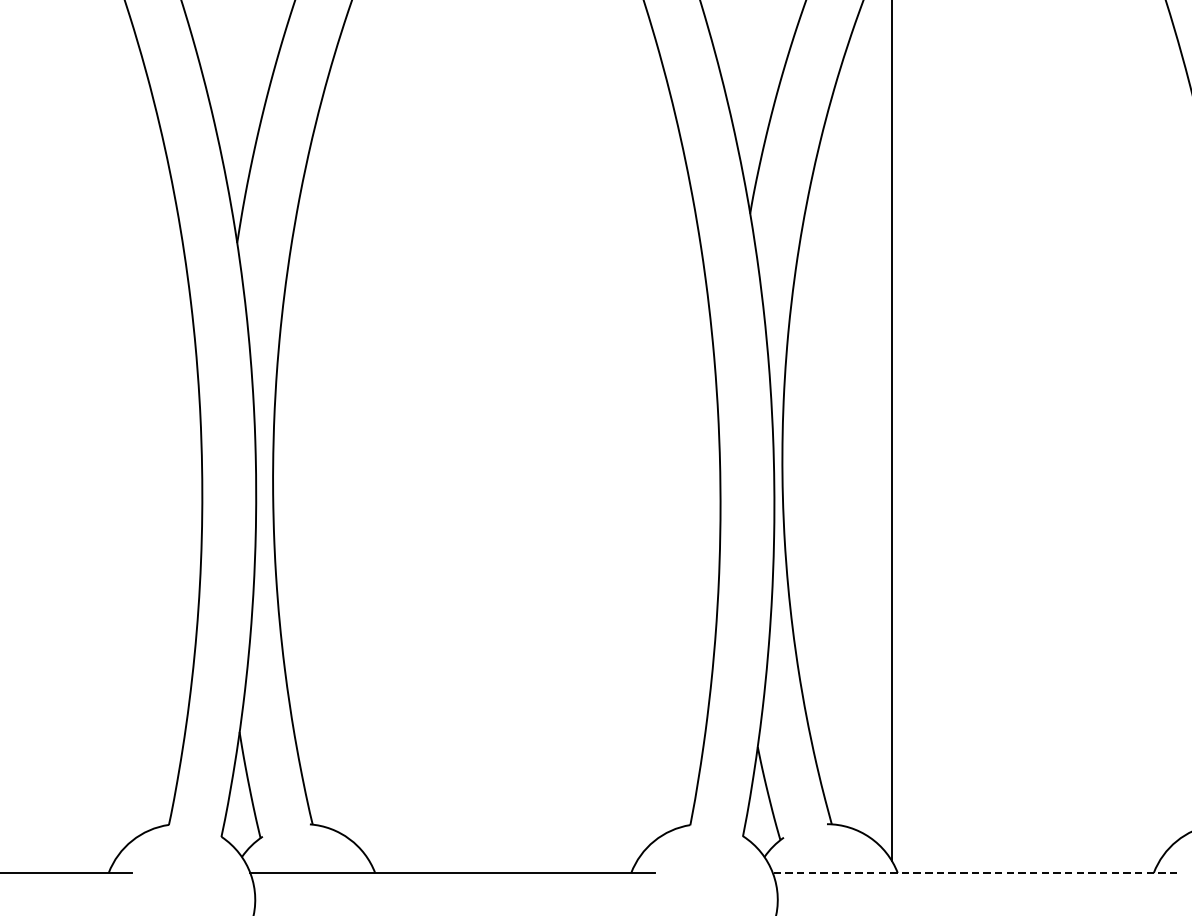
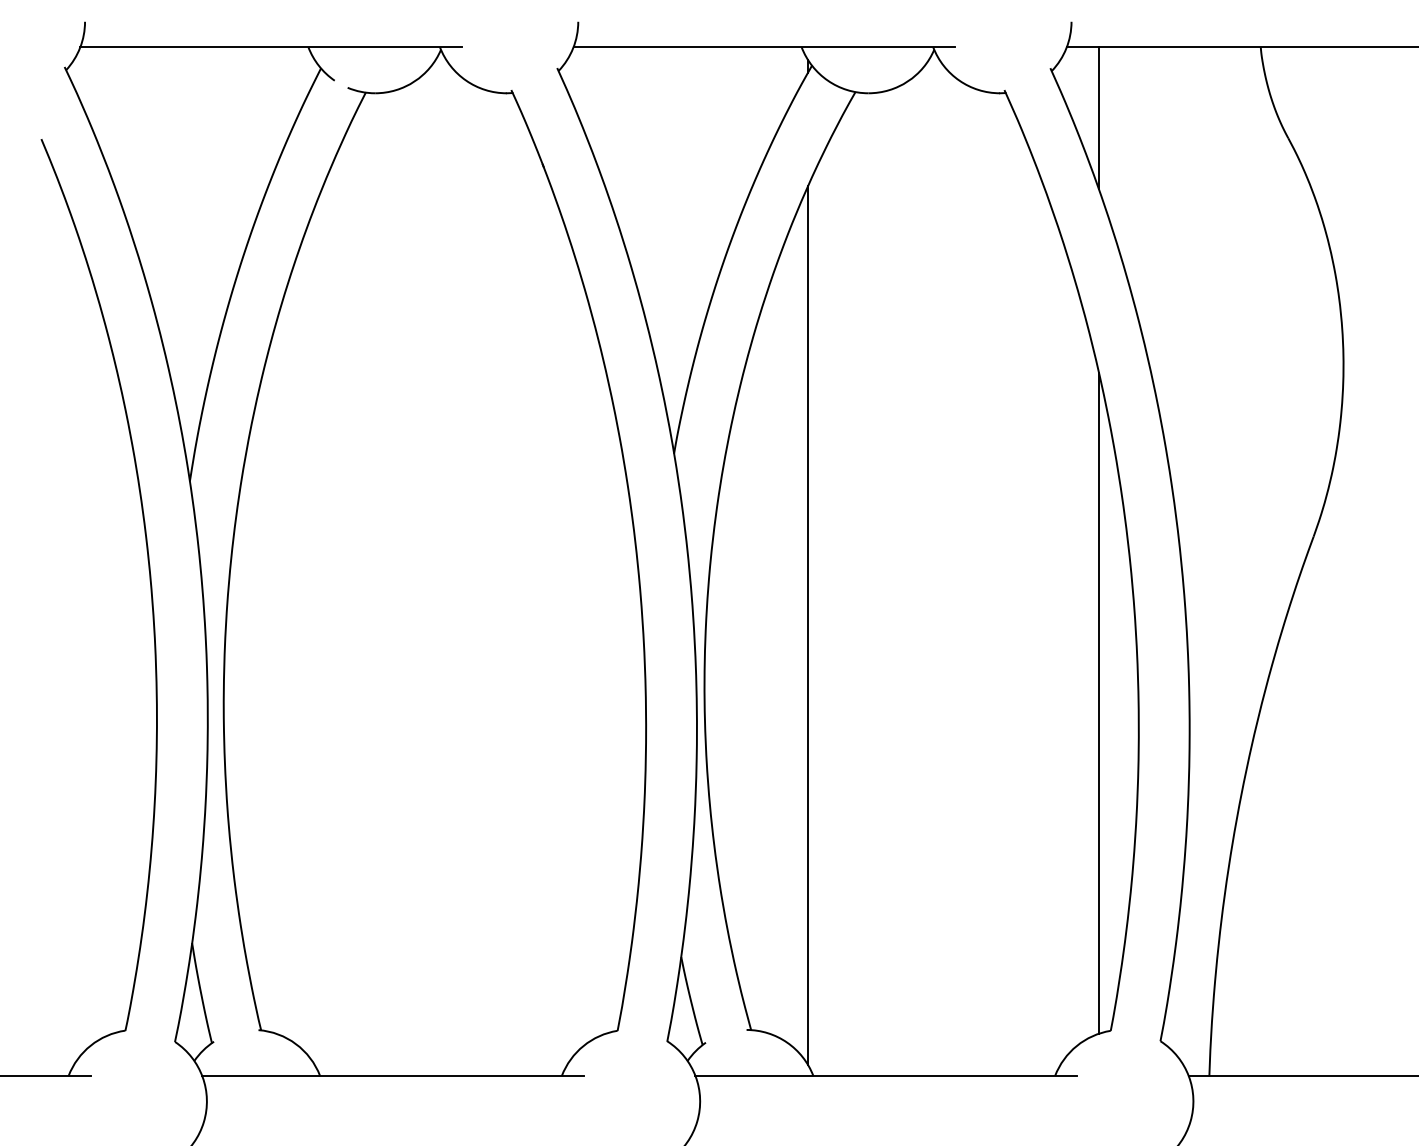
line: (975, 873) -> (886, 1076), dashed -> solid

